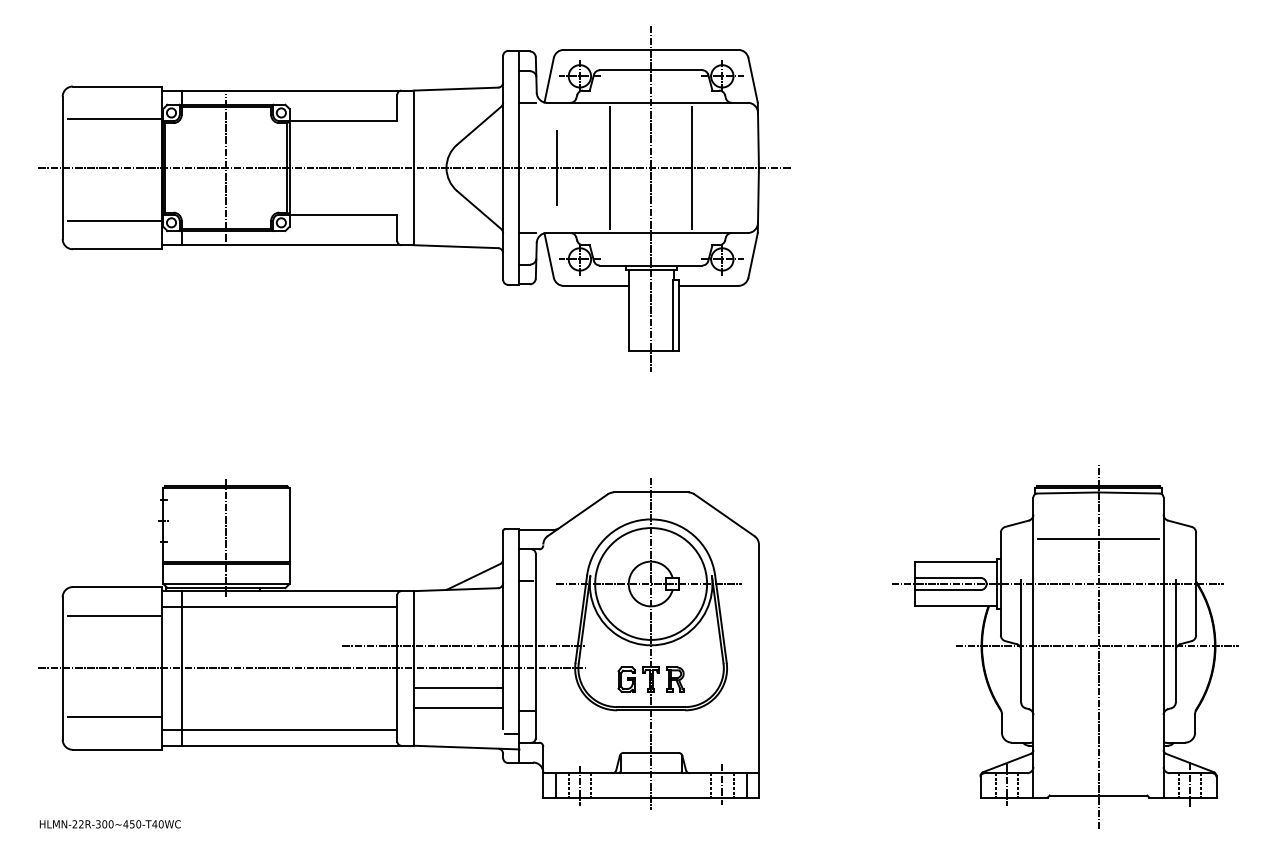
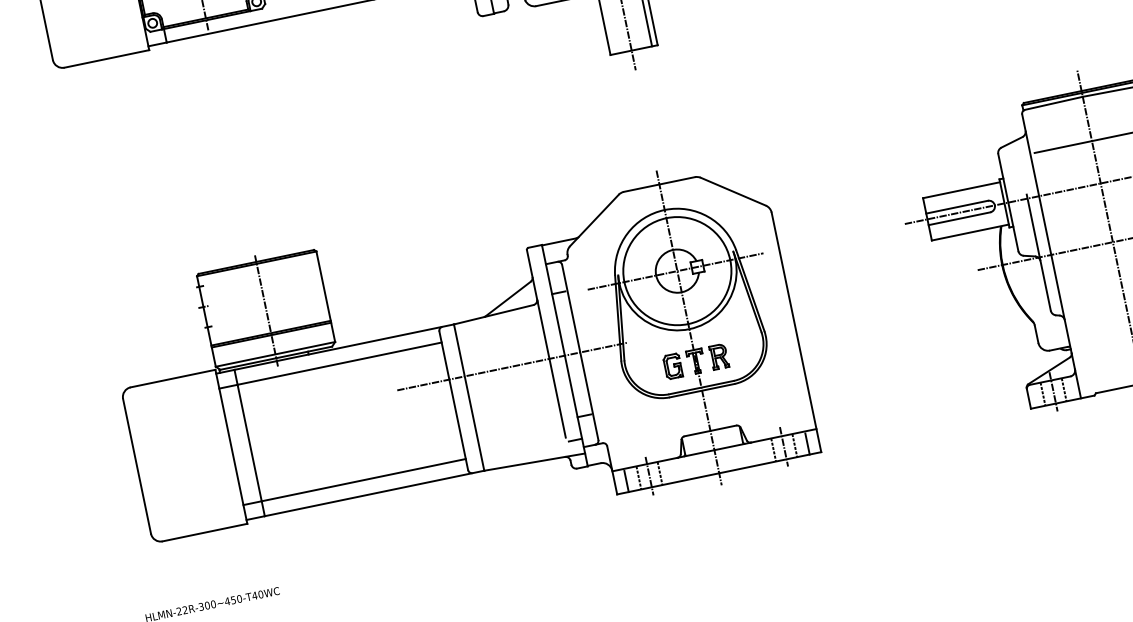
line: (114, 220) -> (98, 32), removed
line: (114, 615) -> (175, 406), removed
line: (312, 668) -> (373, 417), removed
line: (458, 687) -> (515, 406), removed
line: (458, 708) -> (519, 426), removed
line: (114, 717) -> (195, 502), removed

